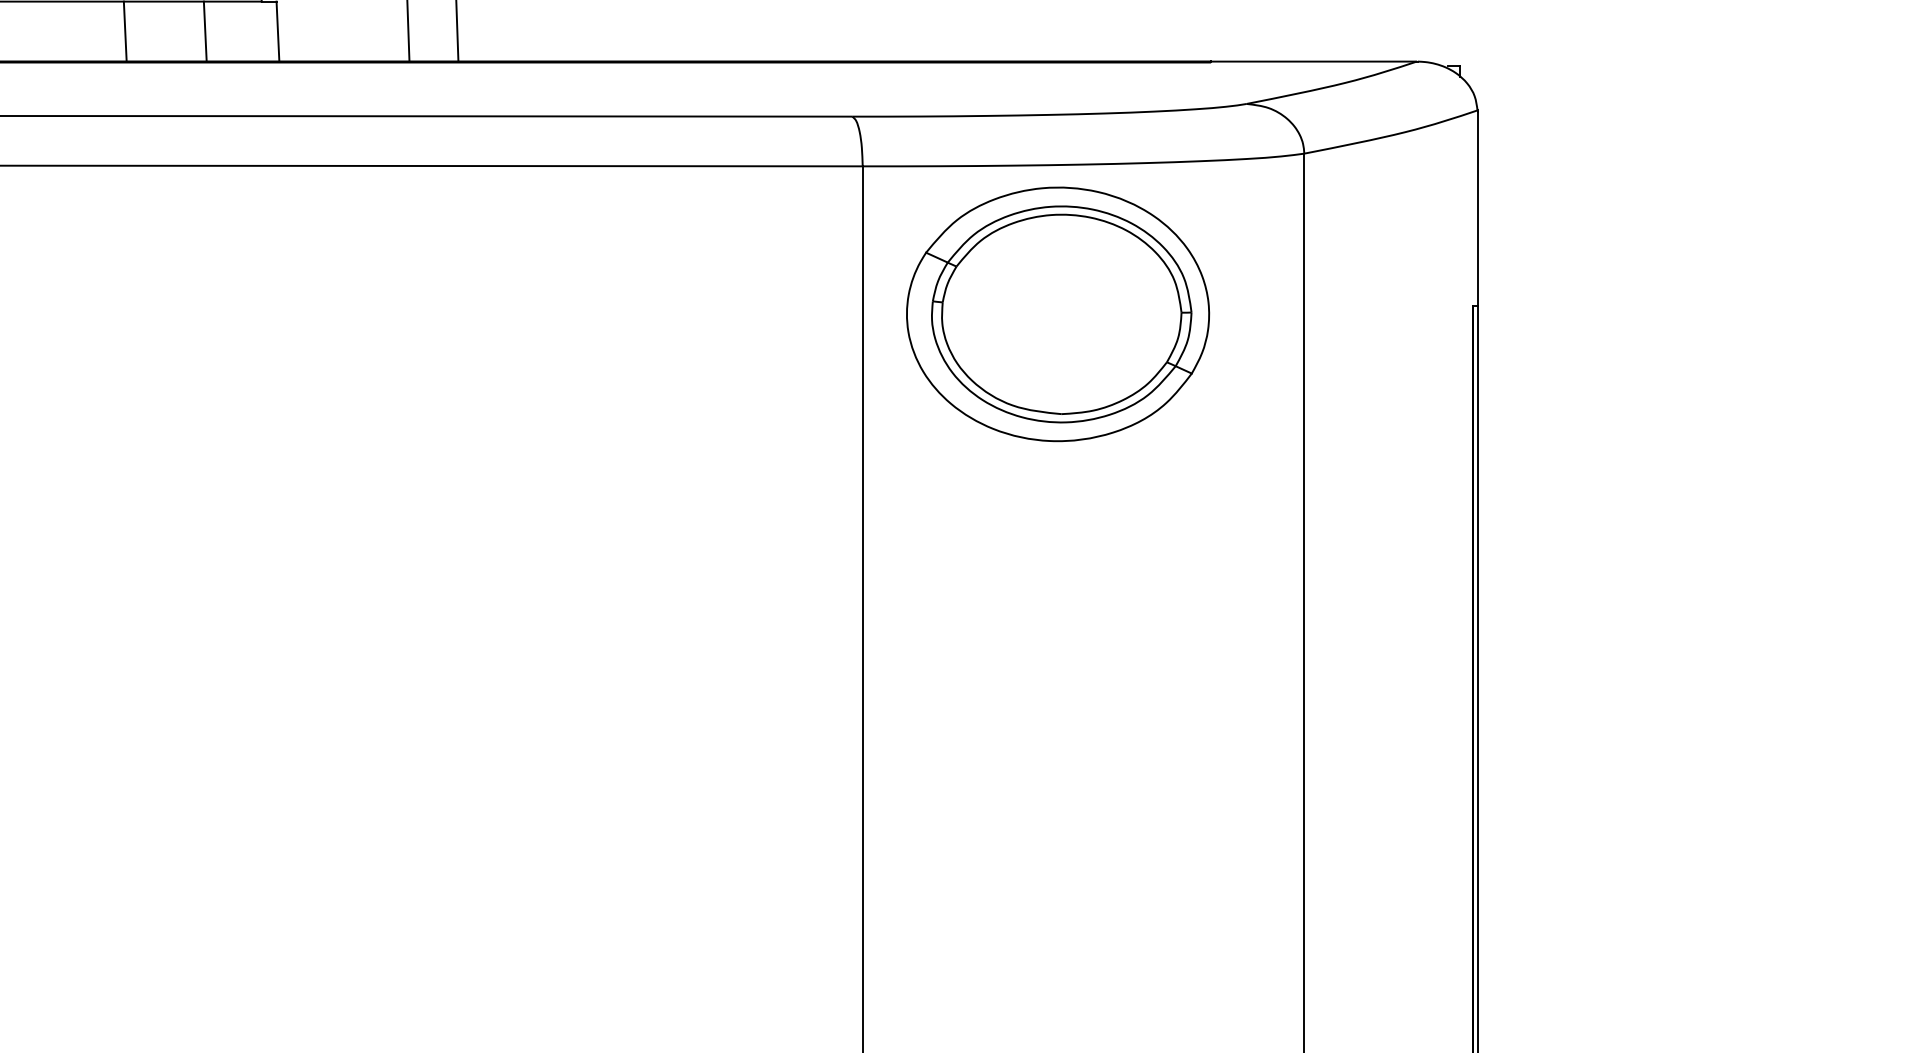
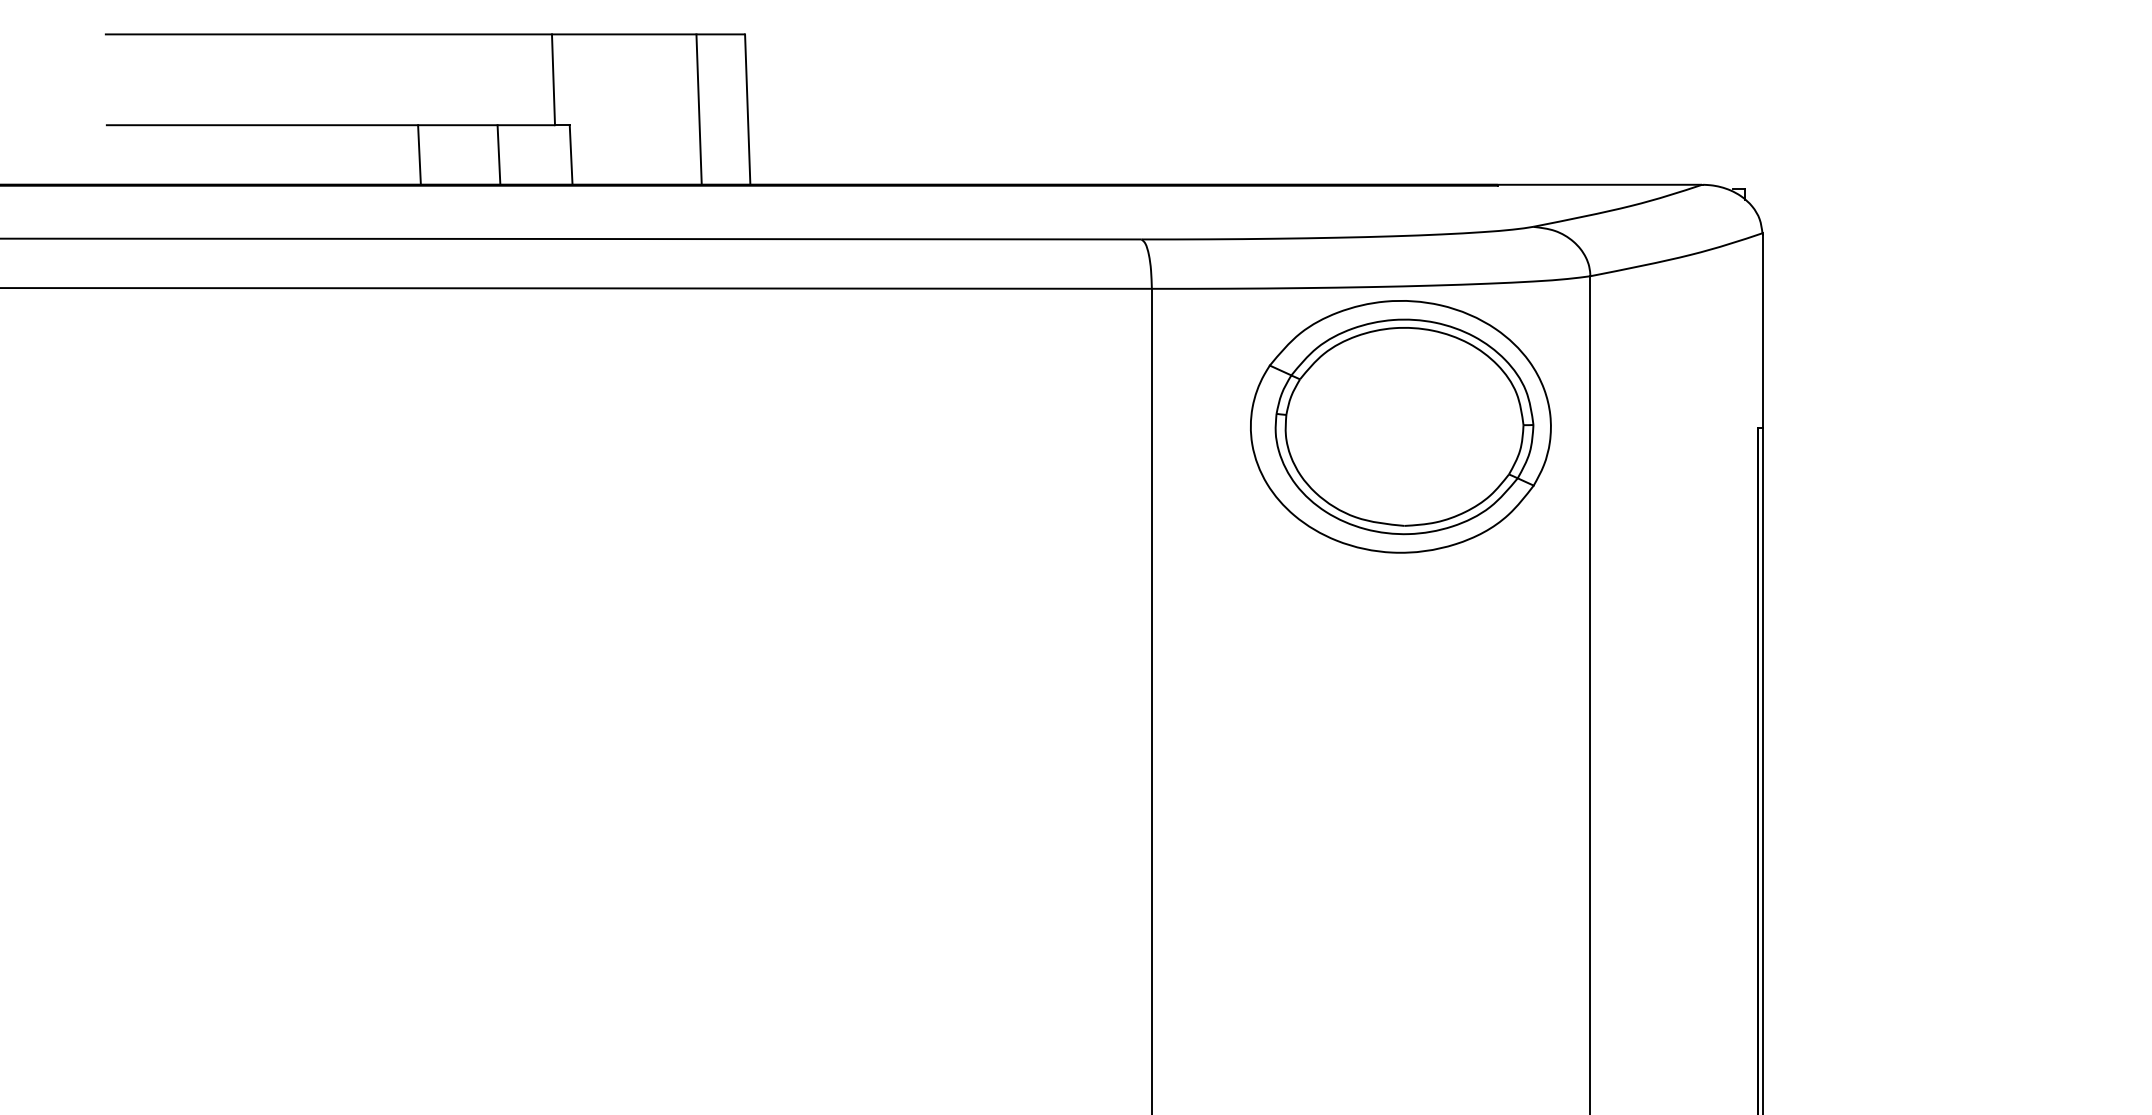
part: (1057, 314) -> (1400, 426), moved

